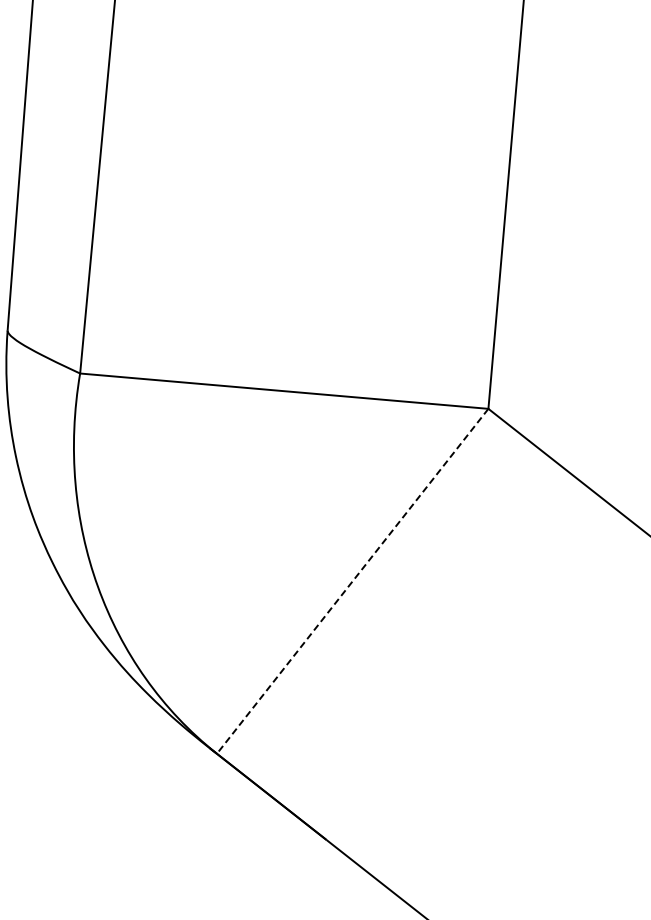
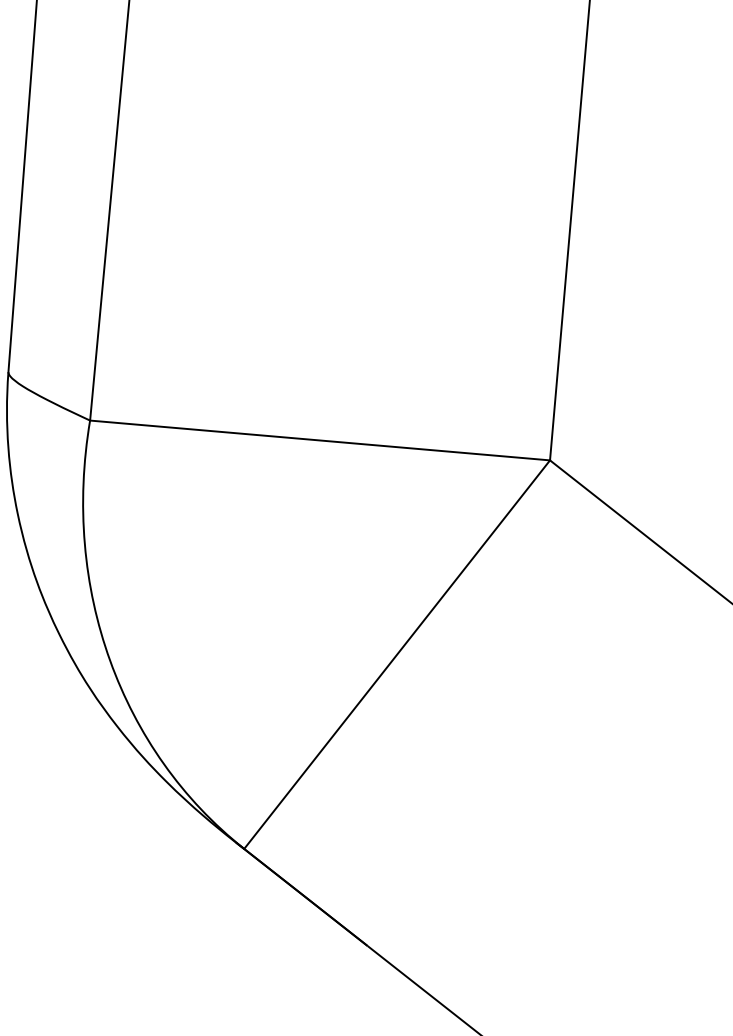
line: (352, 581) -> (396, 654), dashed -> solid

